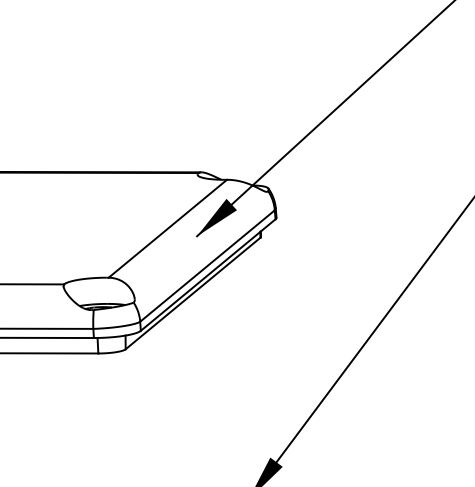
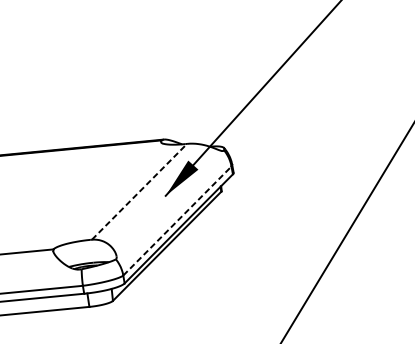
line: (167, 228) -> (139, 191), solid -> dashed
line: (207, 265) -> (177, 220), solid -> dashed

